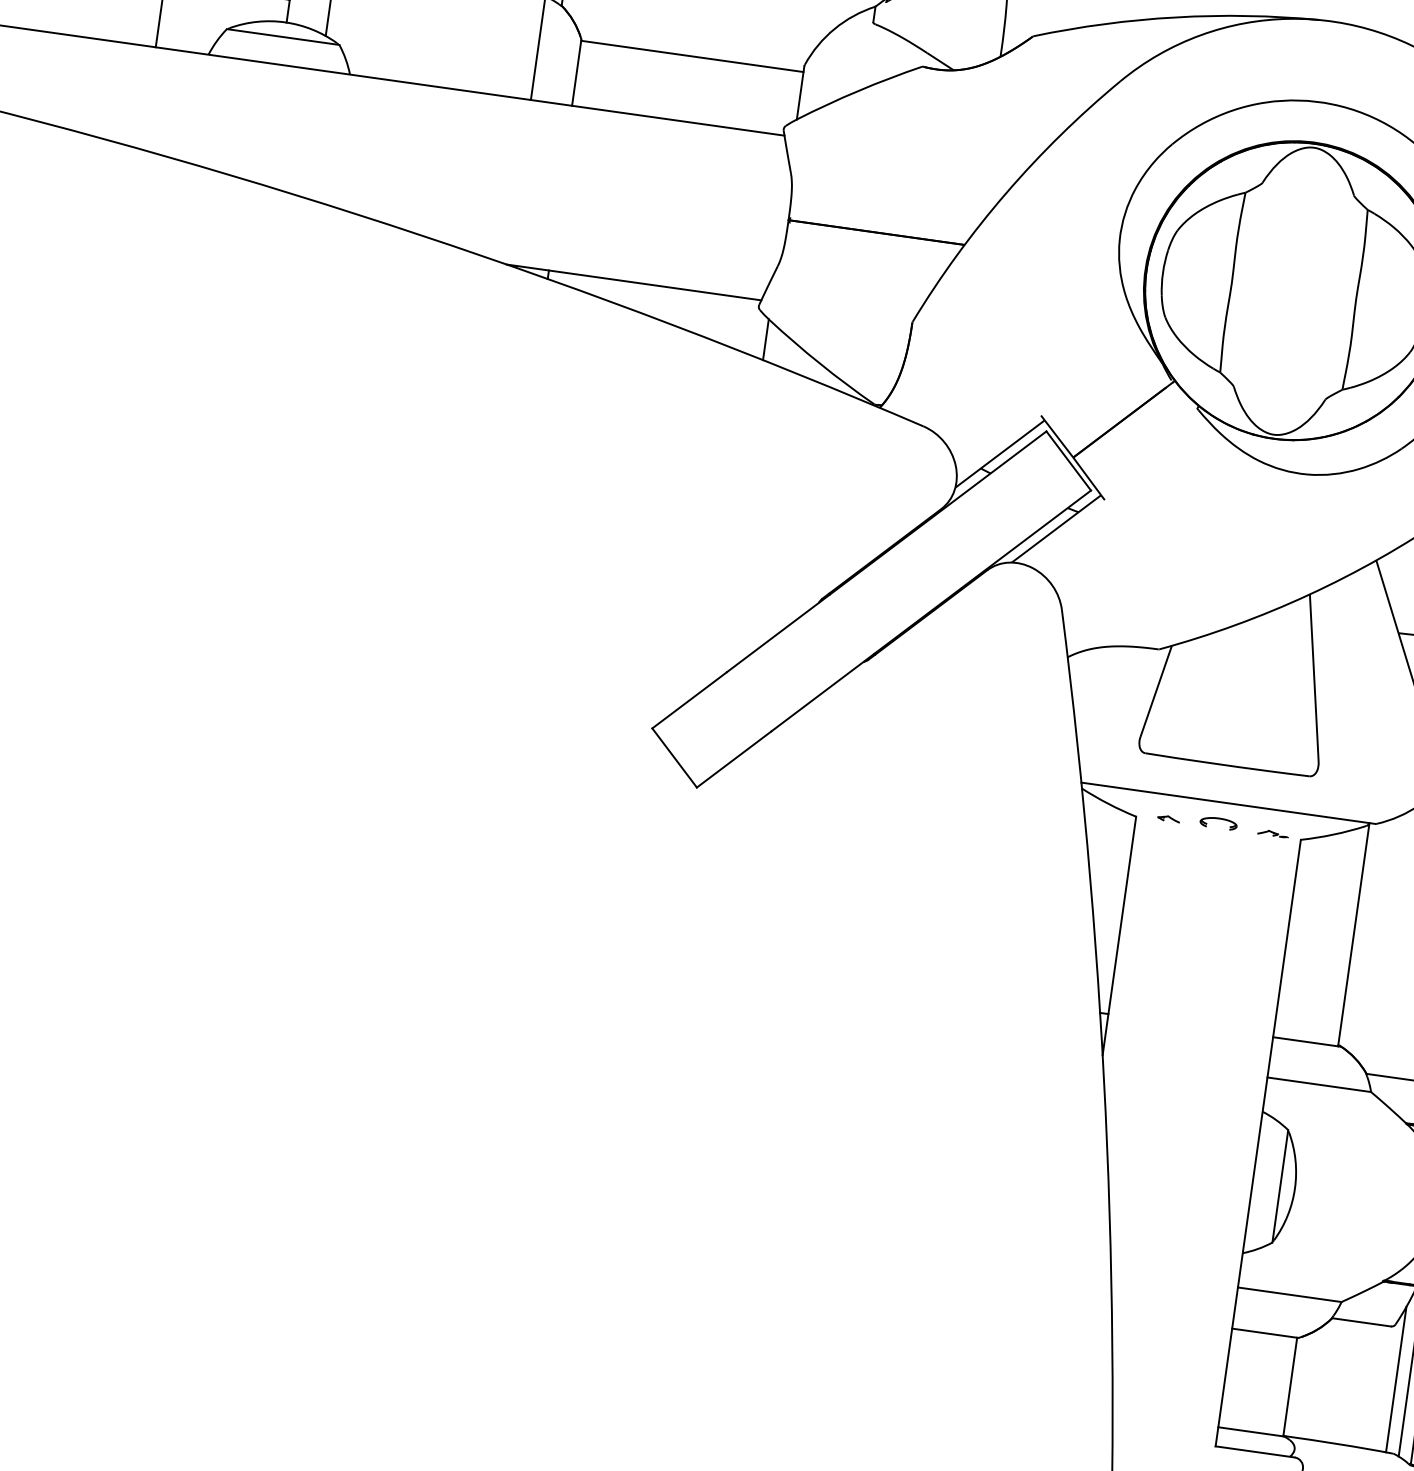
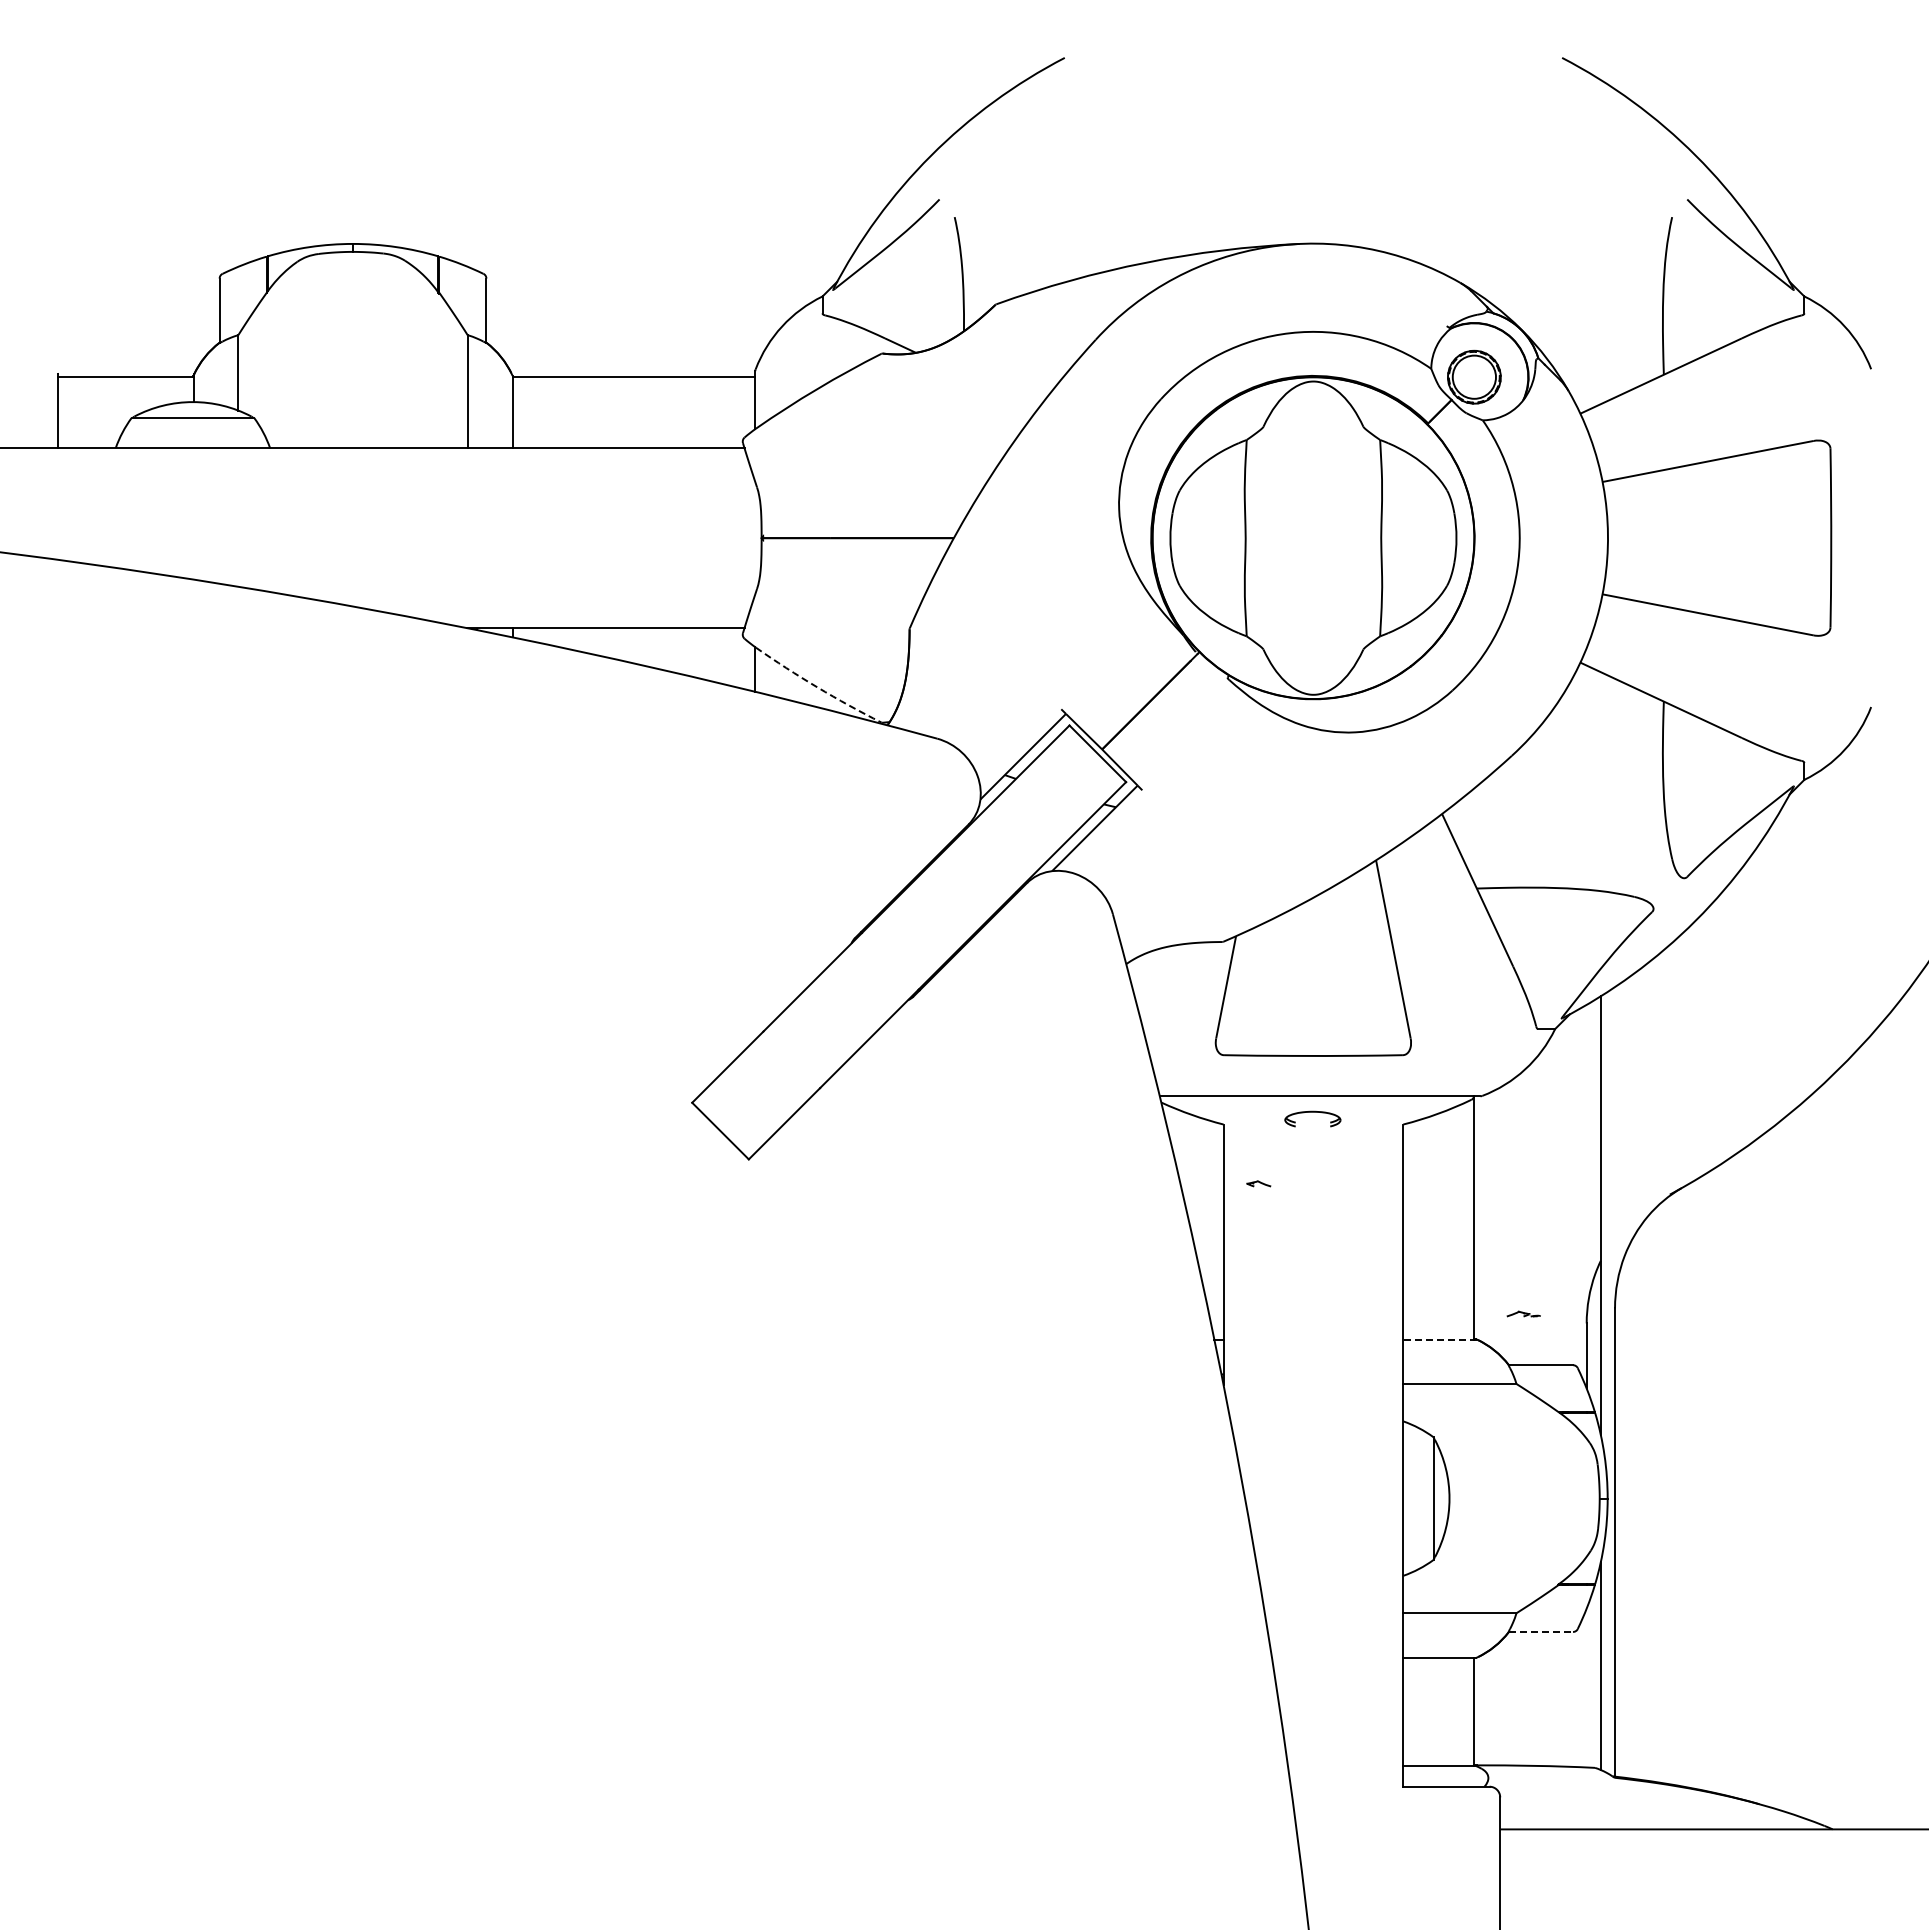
arc: (820, 364) -> (817, 687), solid -> dashed
part: (1168, 818) -> (1258, 1183), moved
part: (1218, 823) -> (1312, 1119), size x1.4
part: (1272, 833) -> (1523, 1313), moved
line: (1307, 1042) -> (1440, 1340), solid -> dashed
line: (1362, 1321) -> (1541, 1631), solid -> dashed
line: (1396, 1379) -> (1586, 1687), removed

